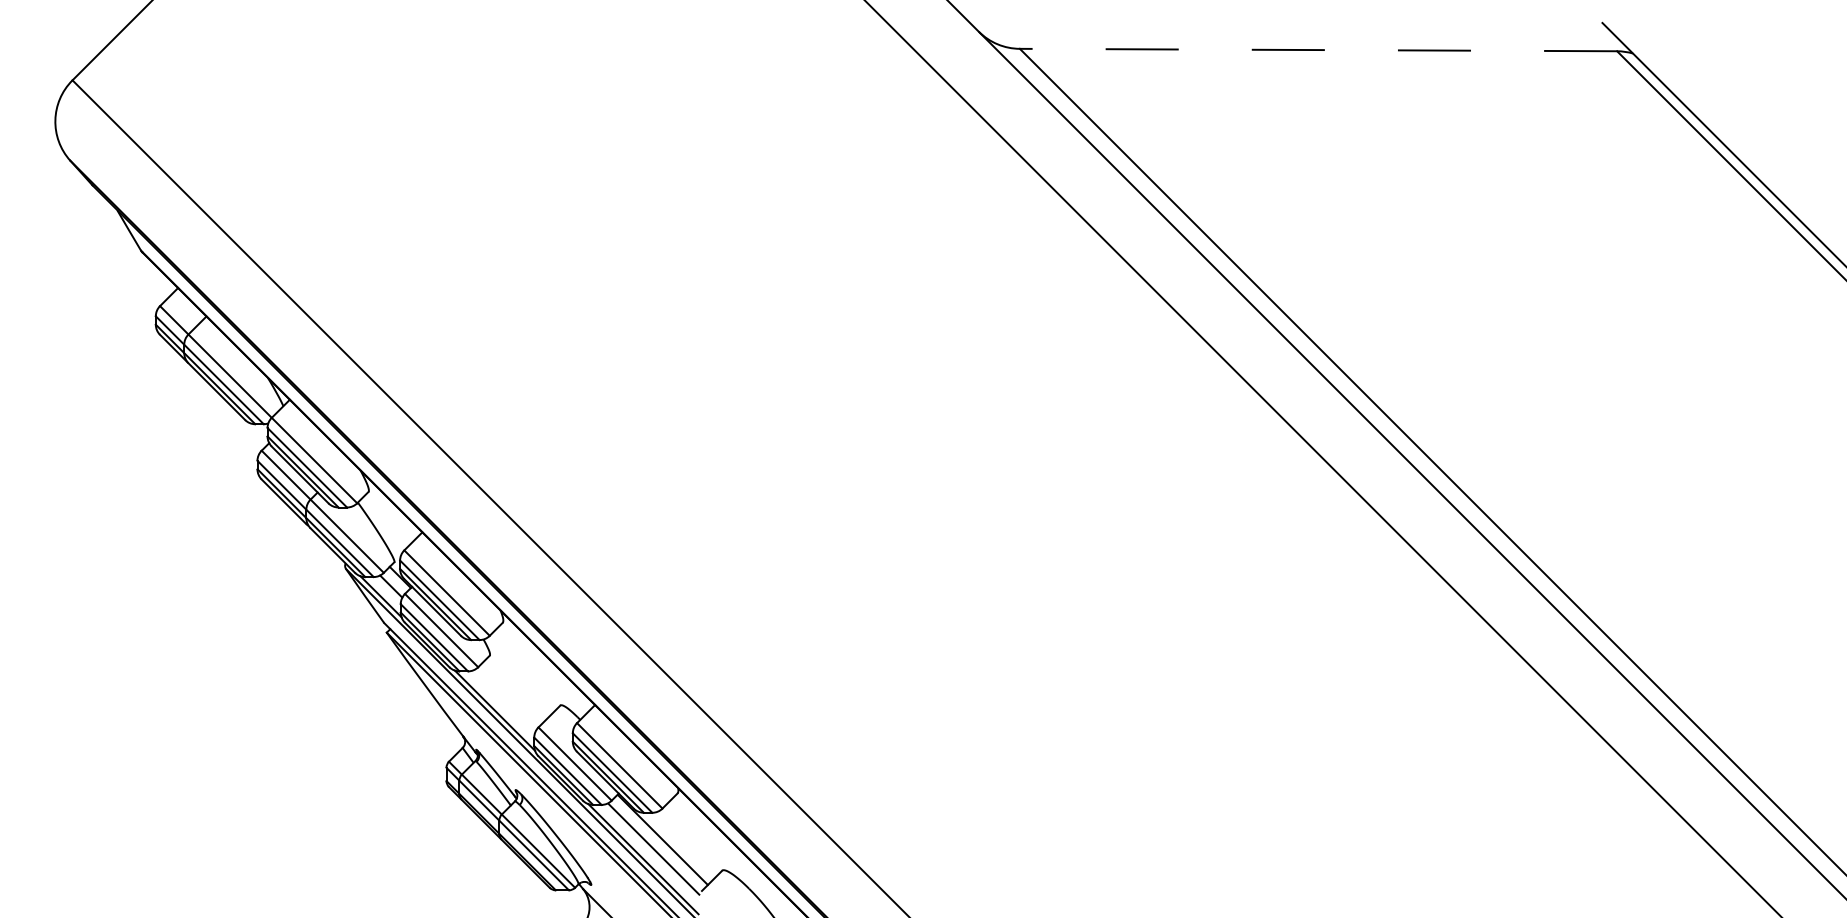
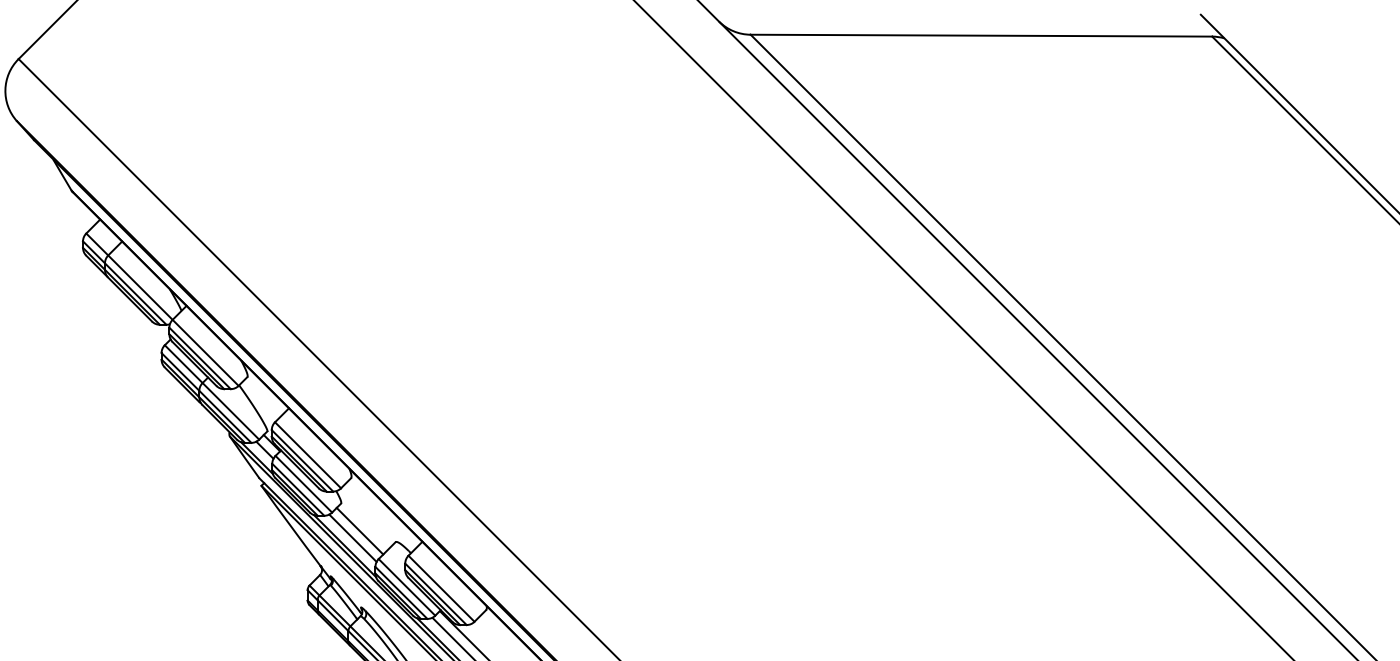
line: (1318, 50) -> (981, 36), dashed -> solid
line: (514, 691) -> (360, 531), added
line: (504, 700) -> (352, 538), added

